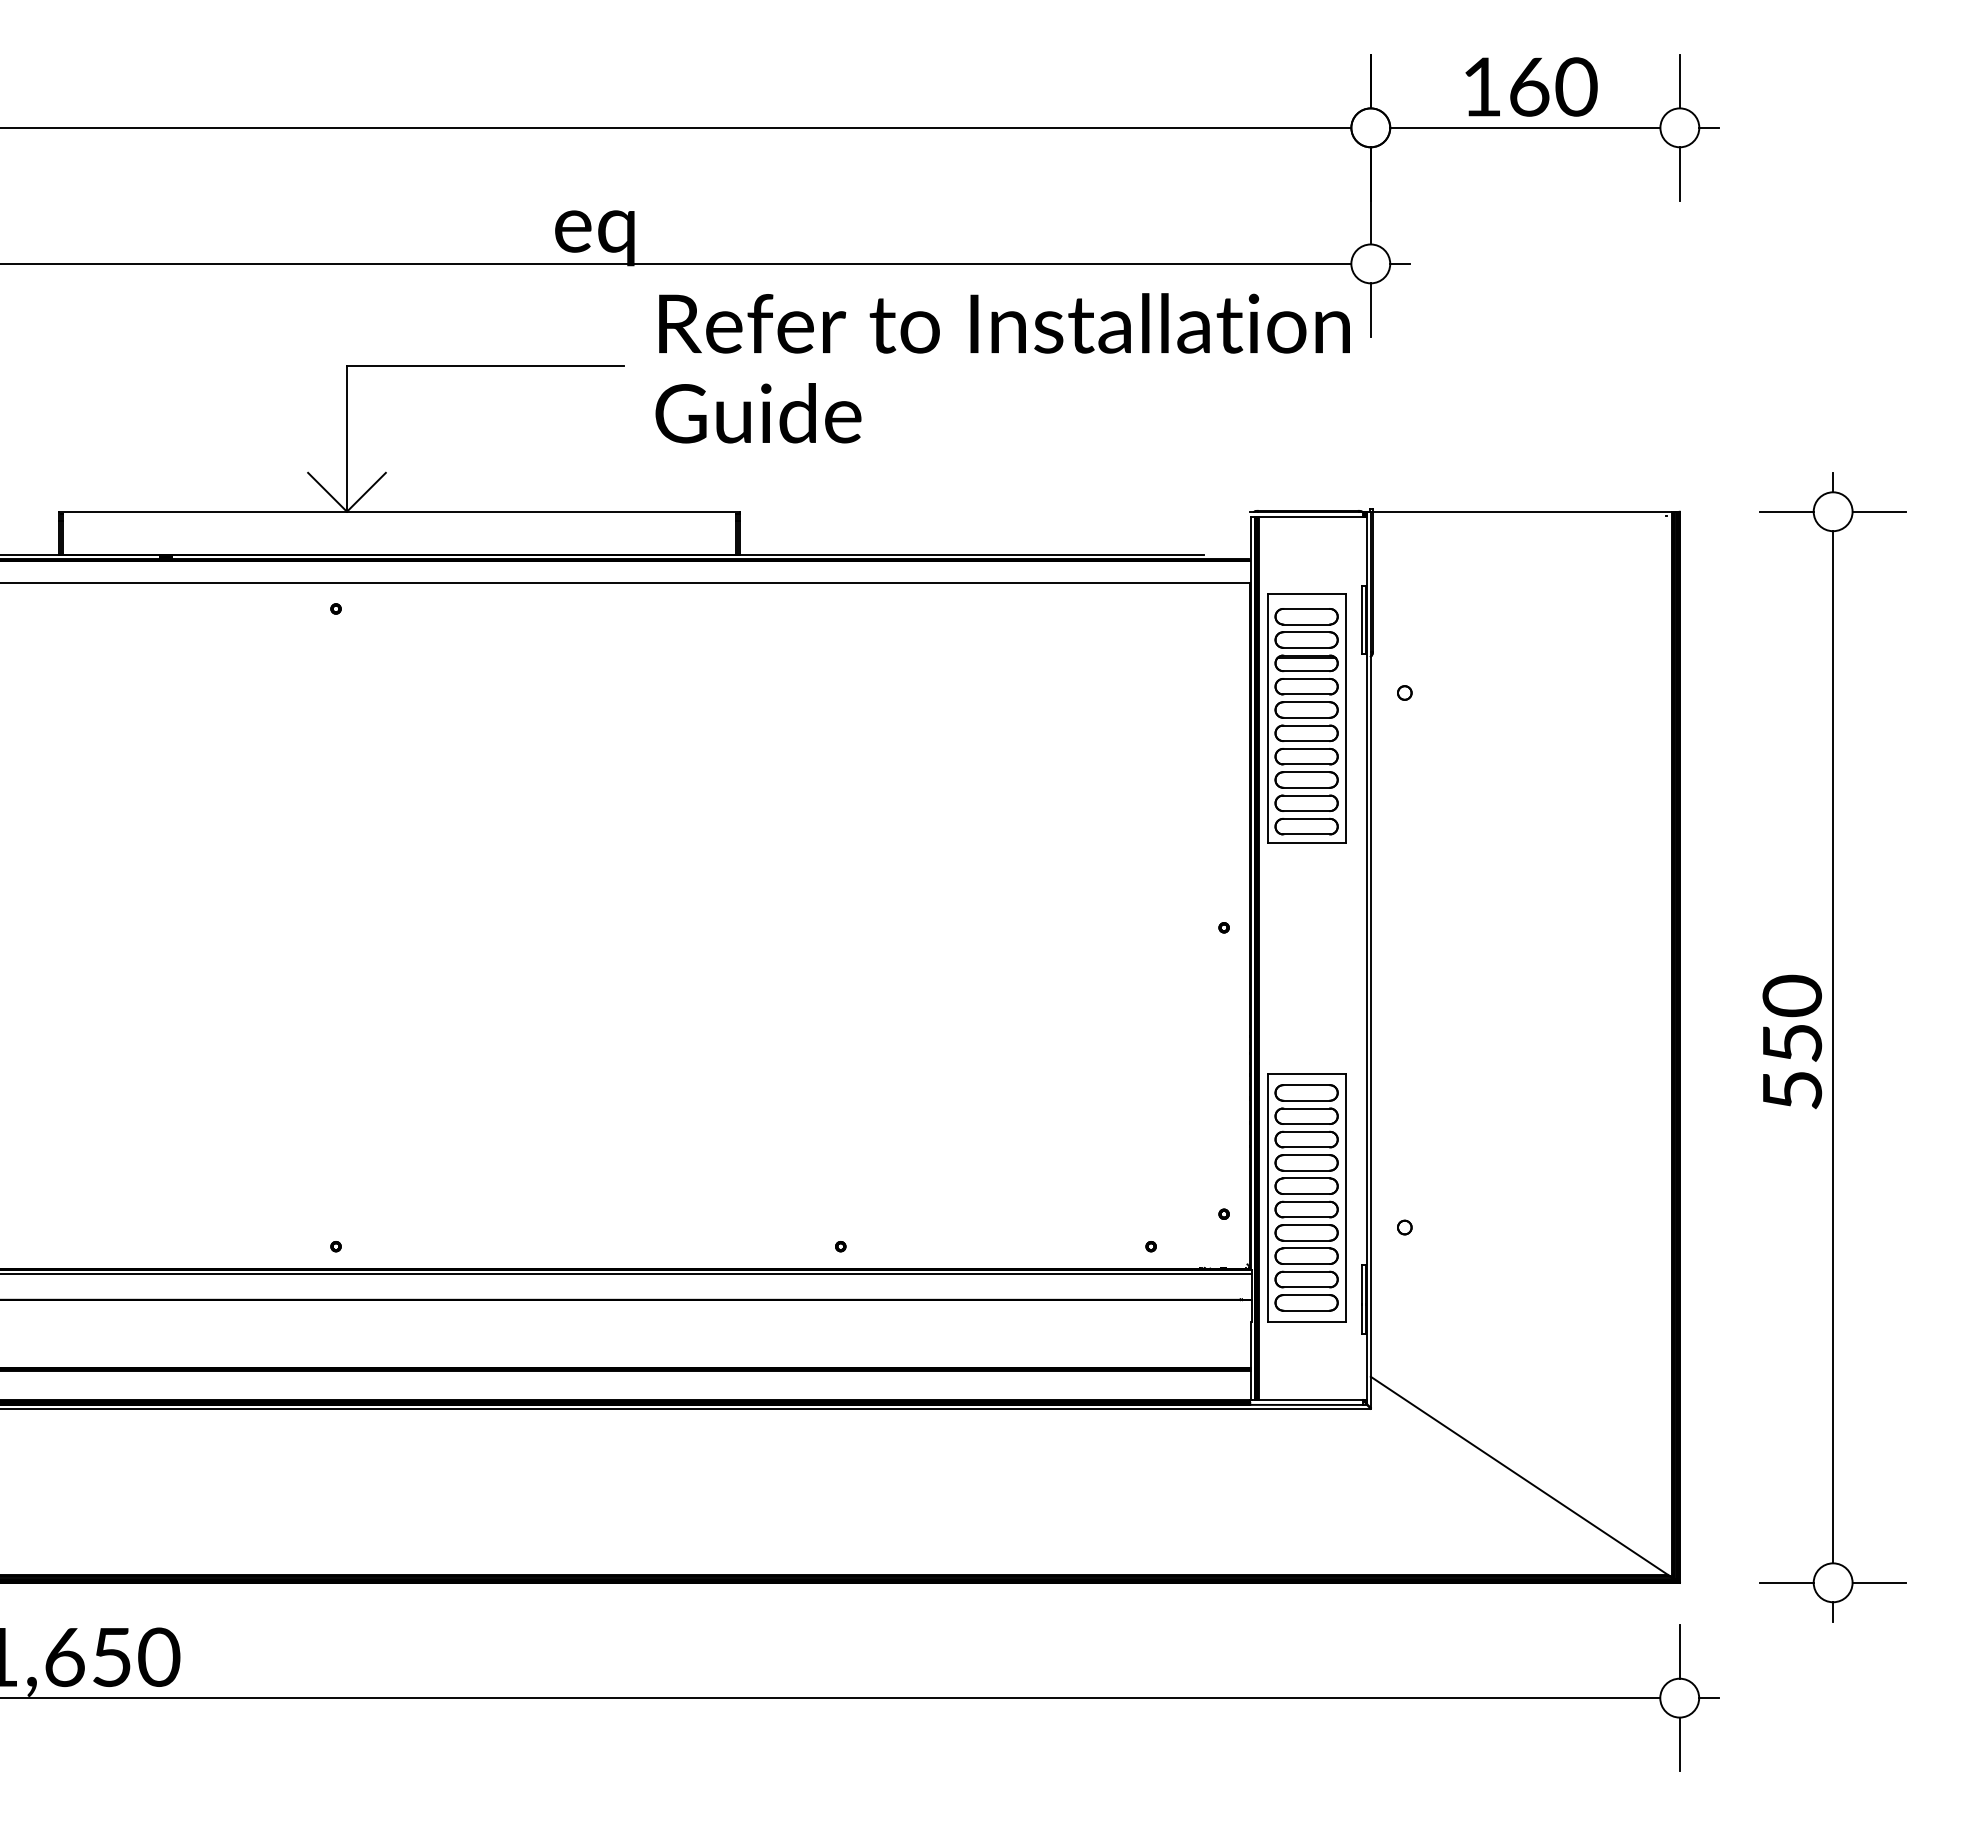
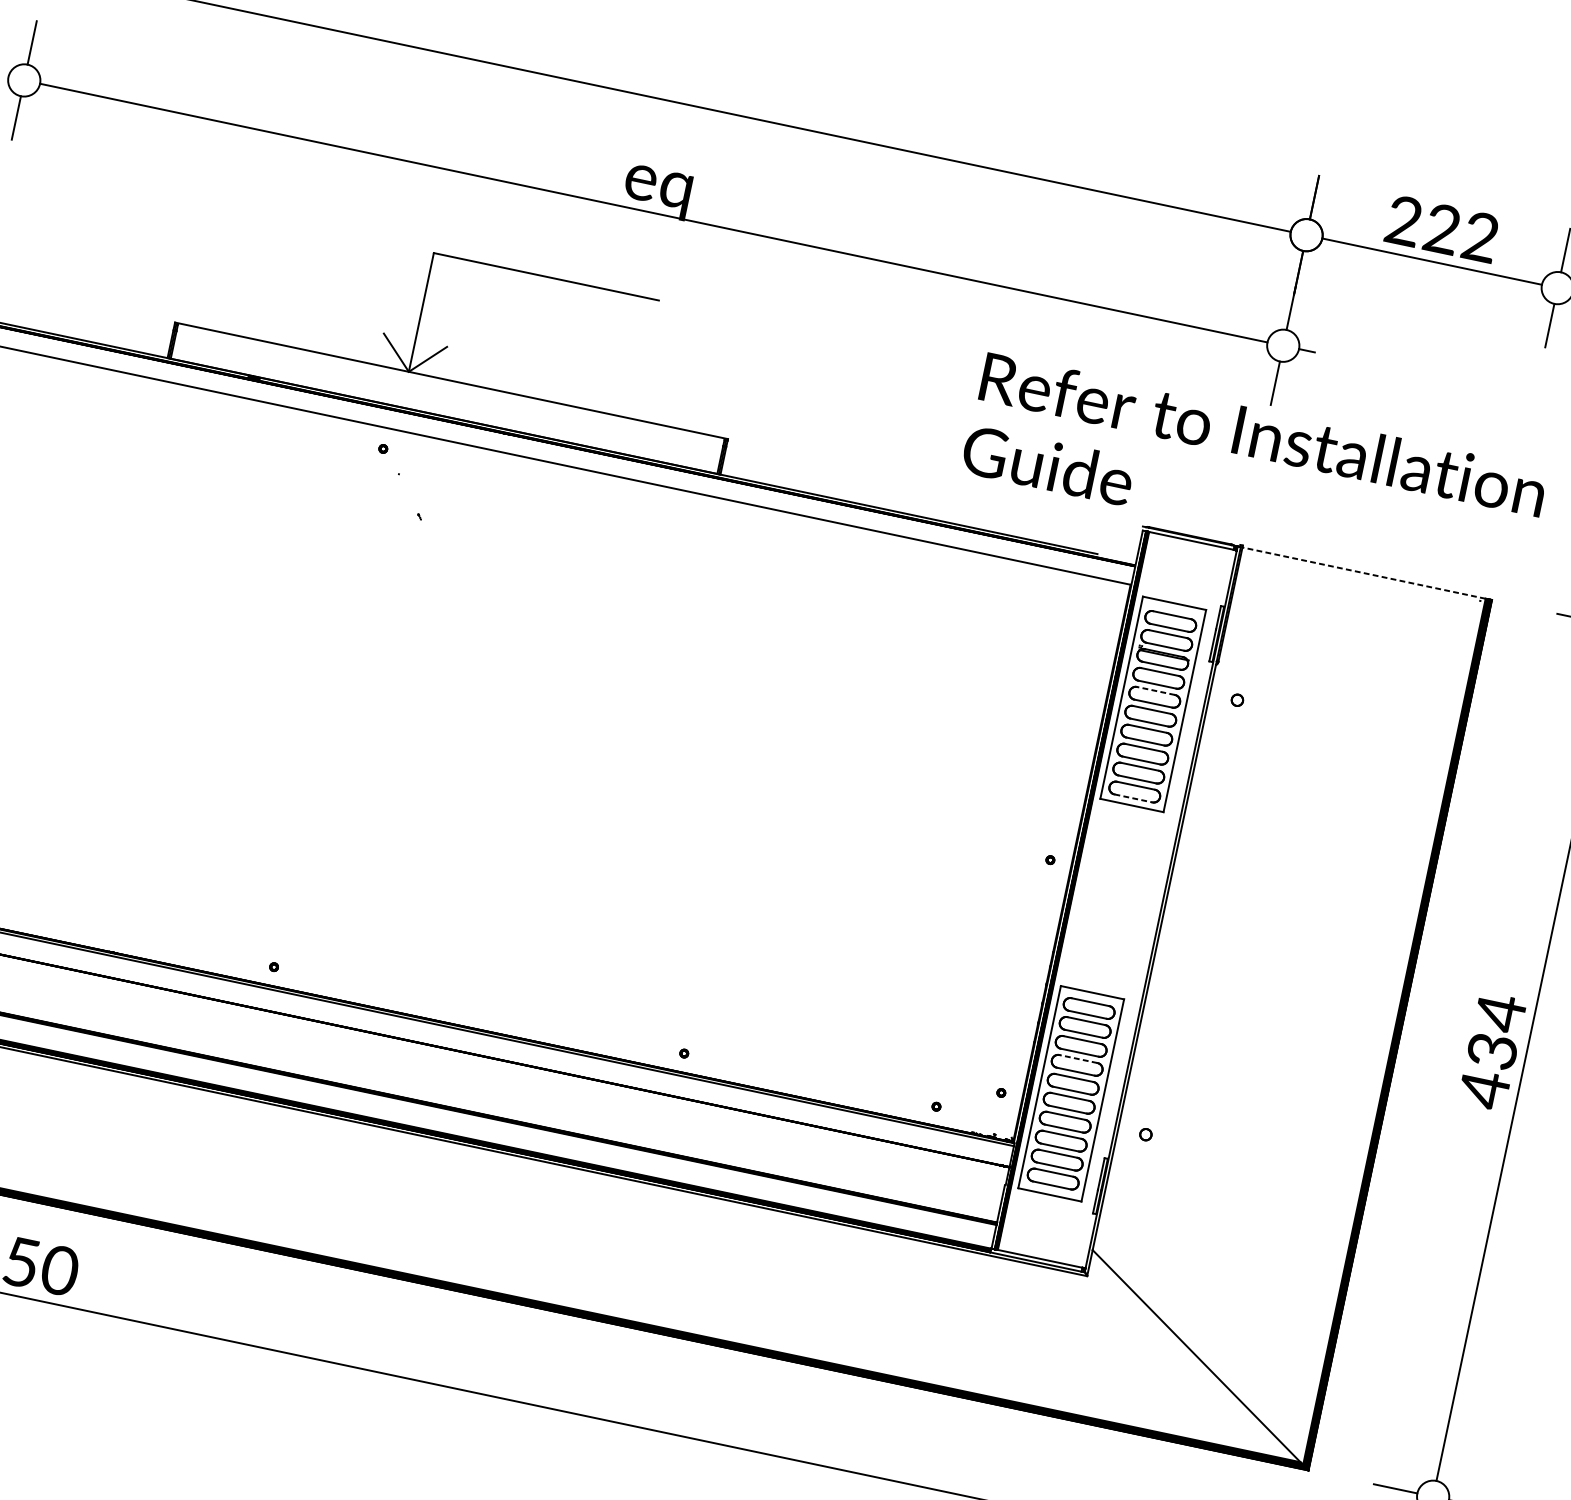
text: (1529, 86) -> (1442, 228), 160 -> 222
text: (1002, 368) -> (1254, 470), moved
line: (1522, 511) -> (1364, 572), solid -> dashed
line: (1306, 702) -> (1155, 691), solid -> dashed
line: (1307, 834) -> (1134, 798), solid -> dashed
text: (1792, 1043) -> (1492, 1051), 550 -> 434
line: (1306, 1155) -> (1078, 1059), solid -> dashed

